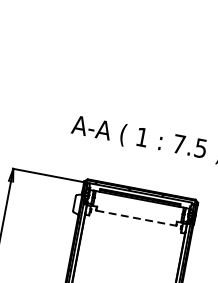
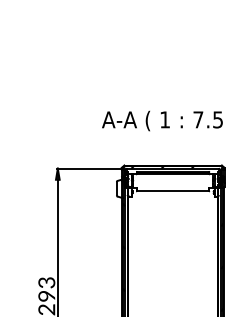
line: (136, 218) -> (173, 191), dashed -> solid

